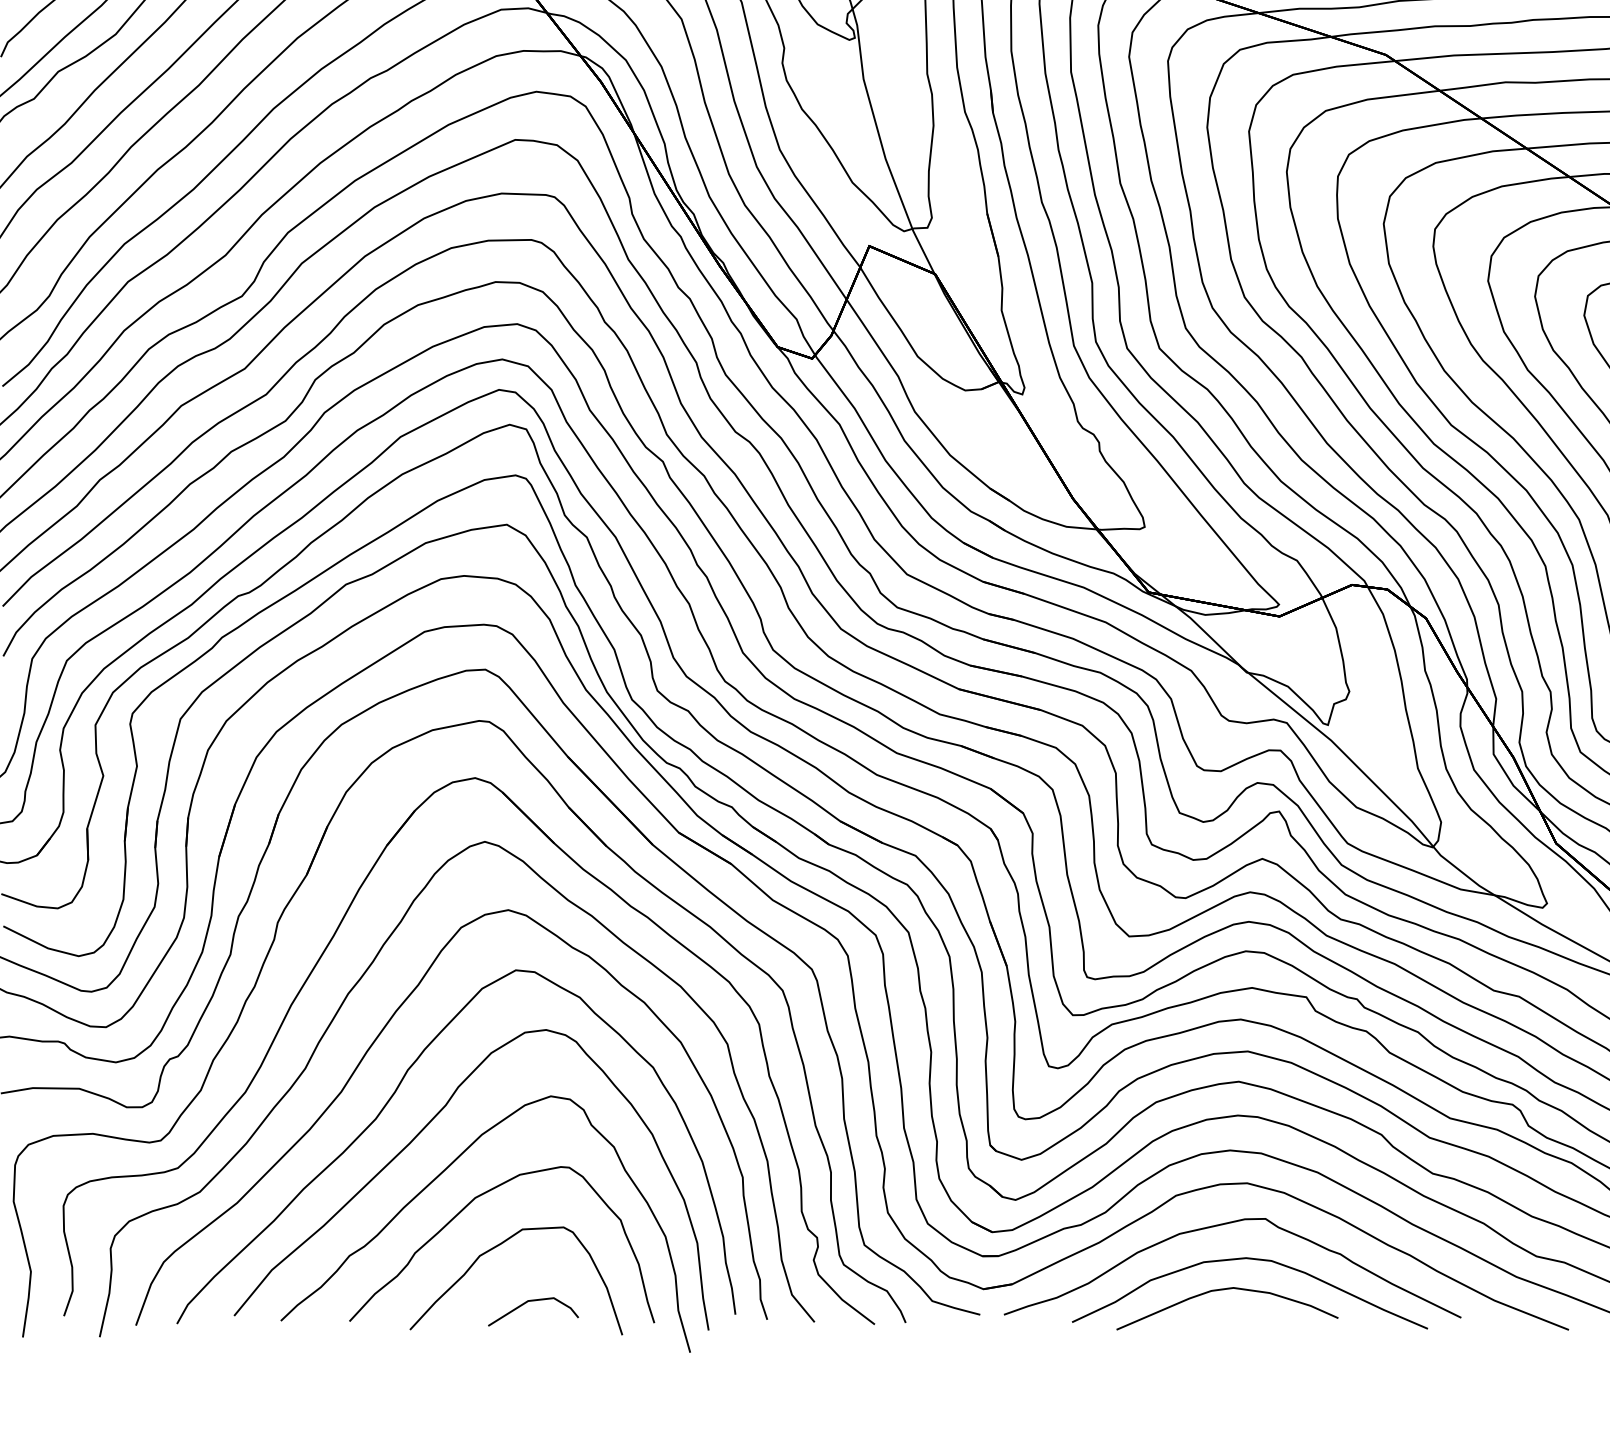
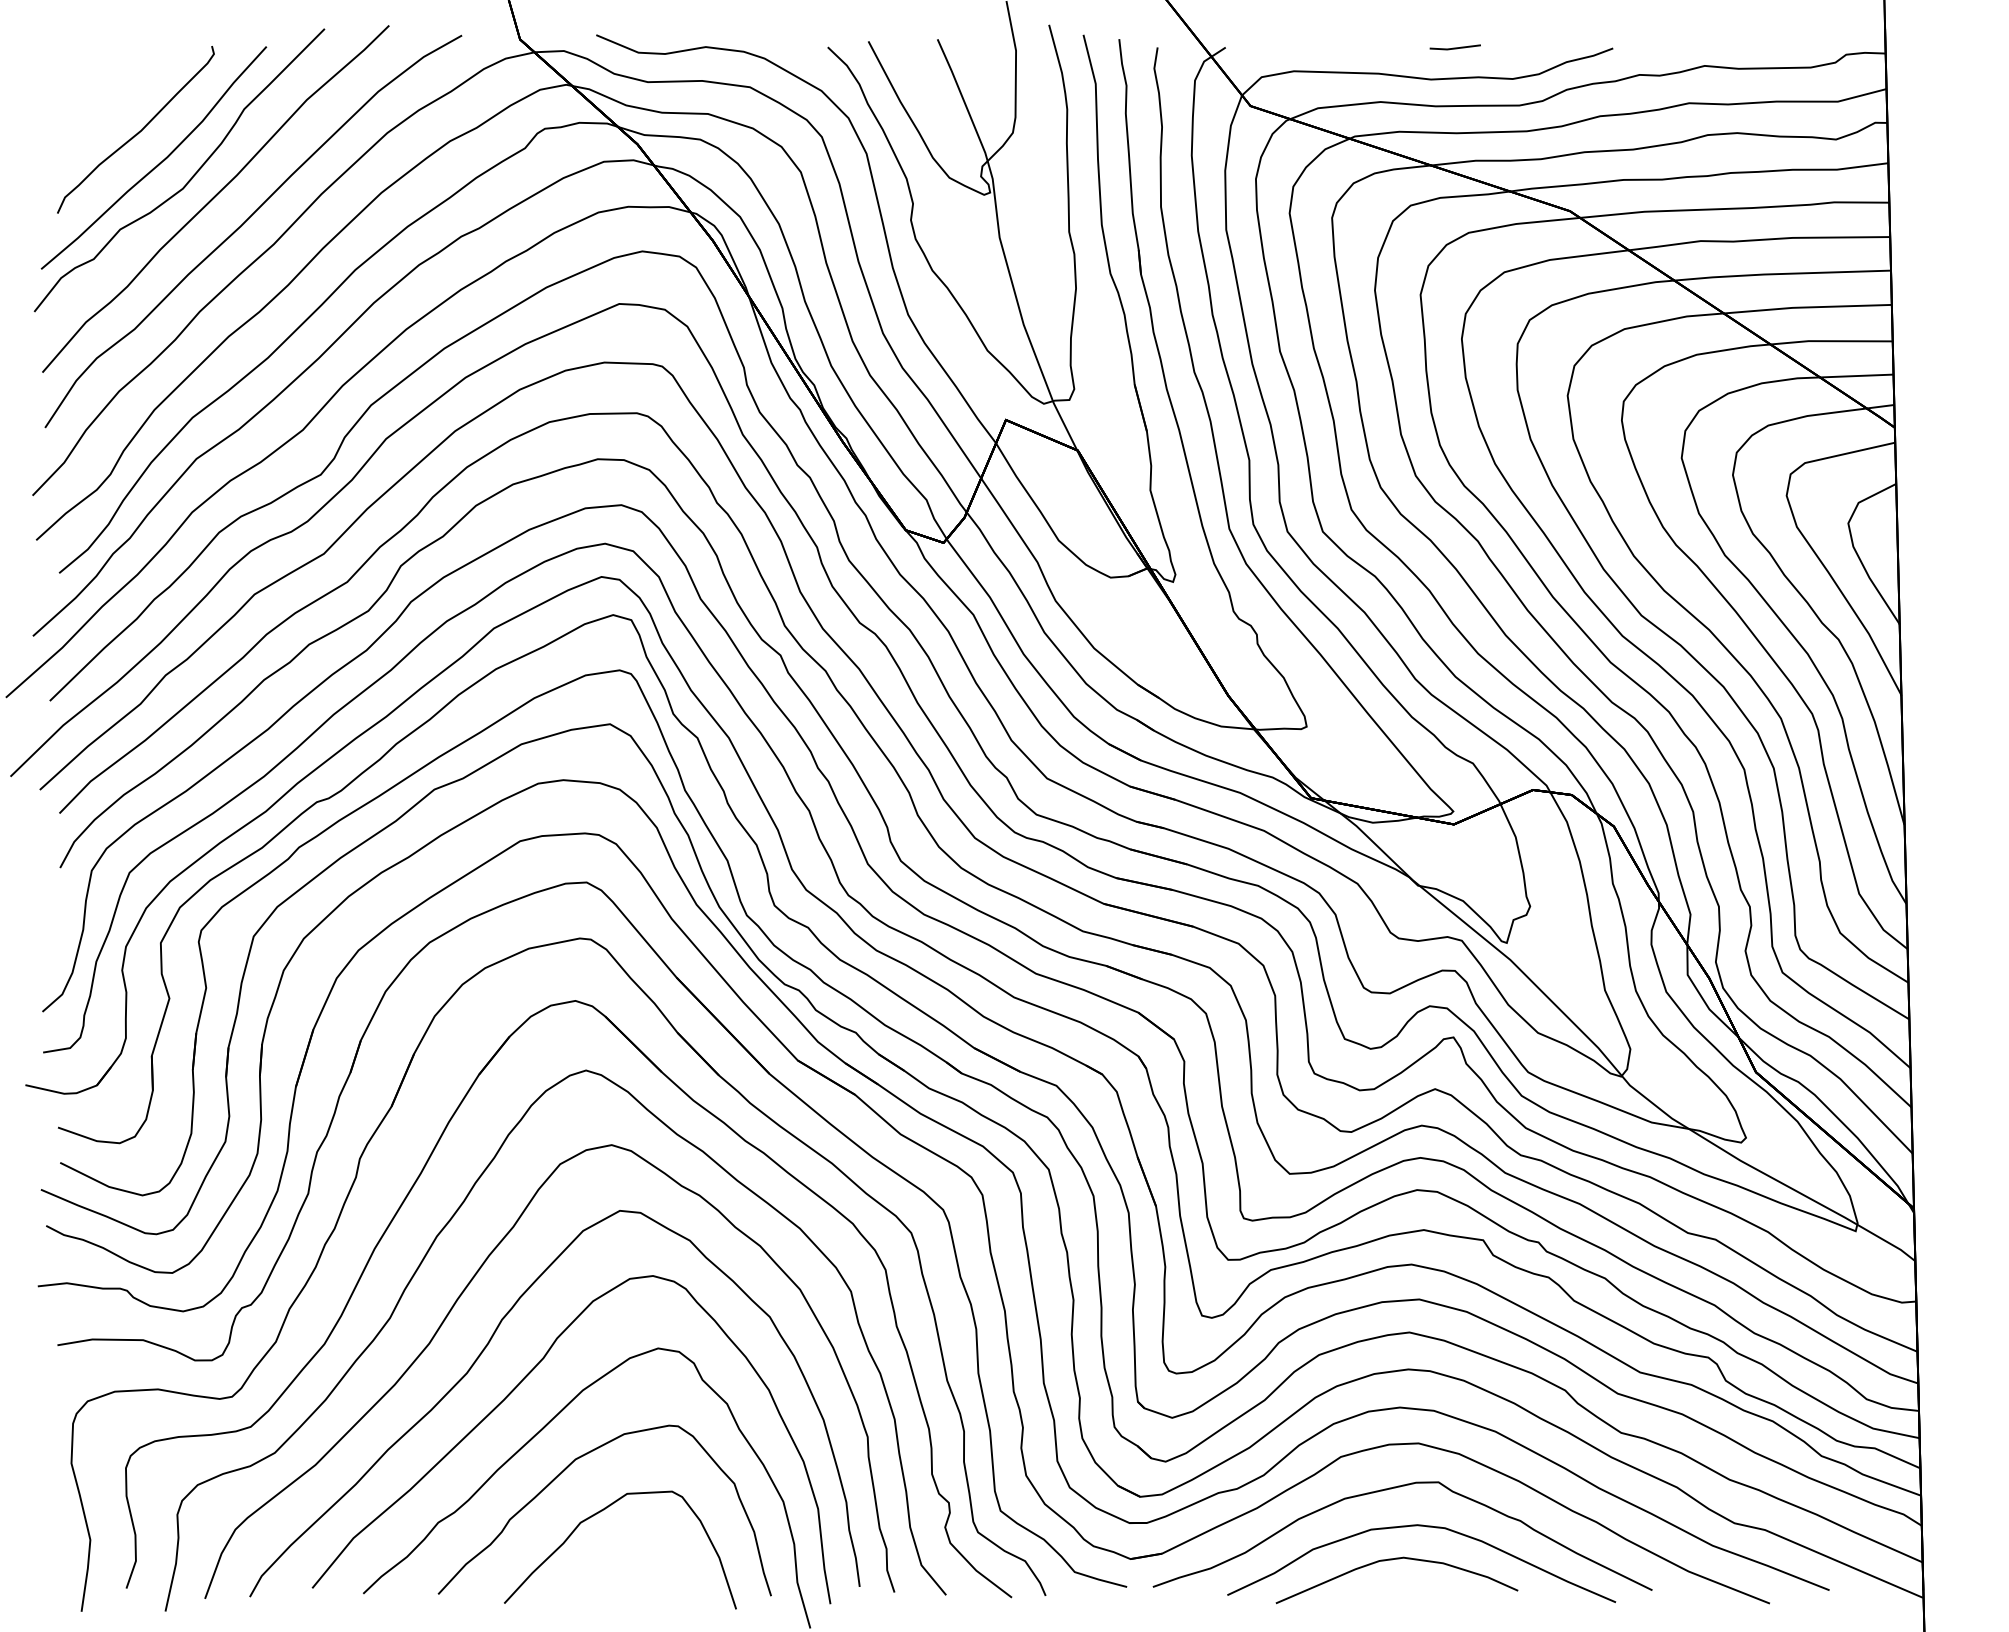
part: (532, 1301) -> (638, 1572), removed

